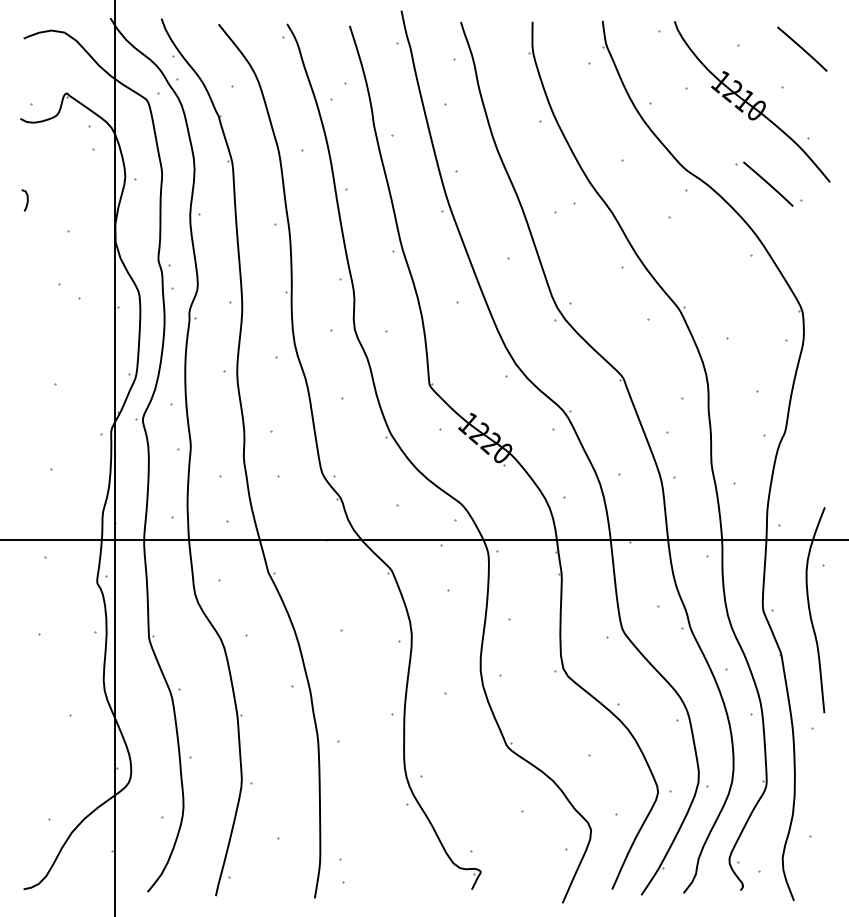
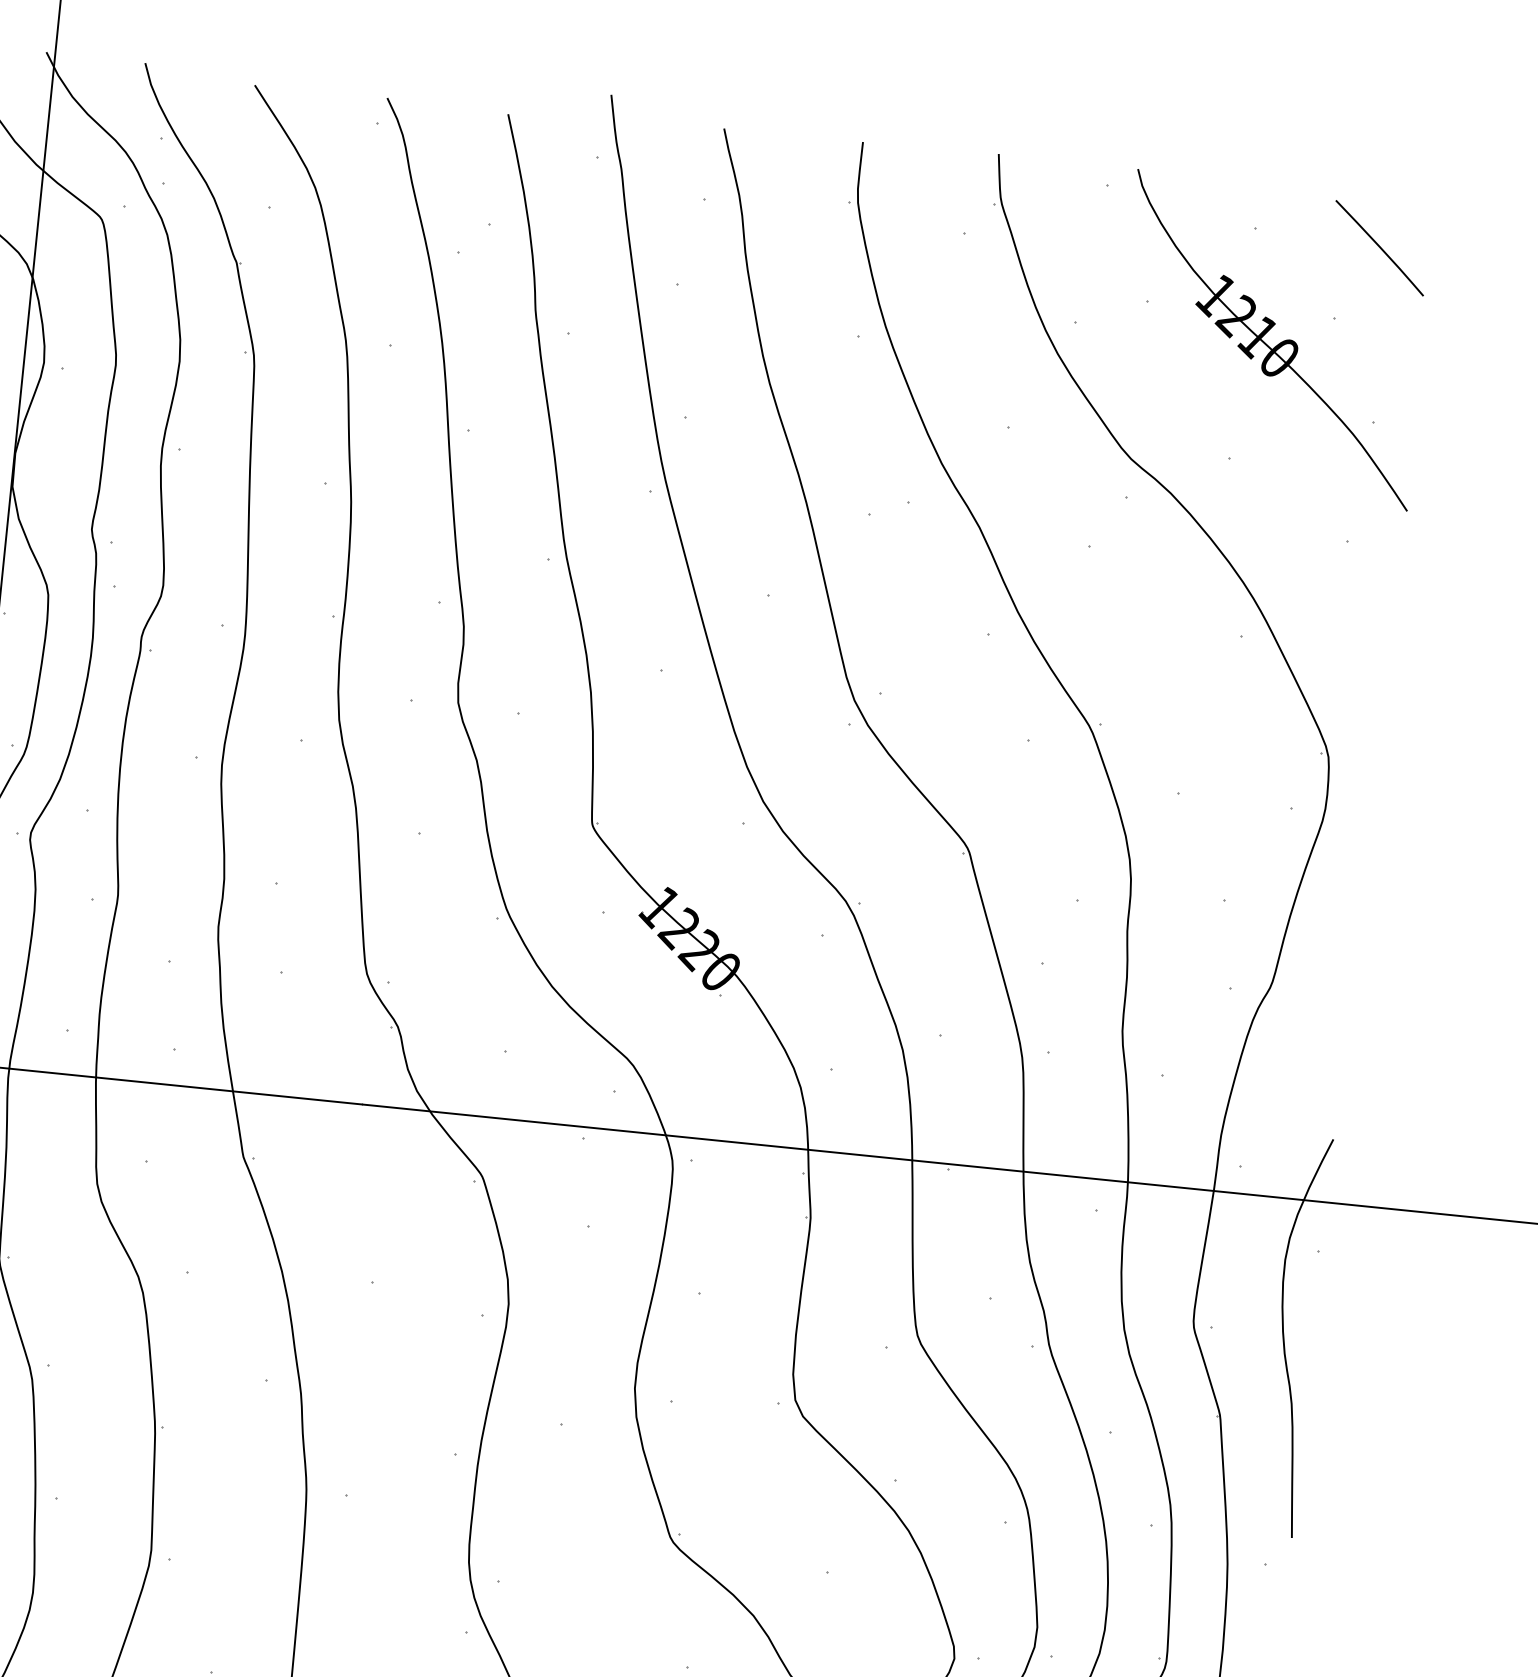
line: (768, 183) -> (1287, 501), removed

